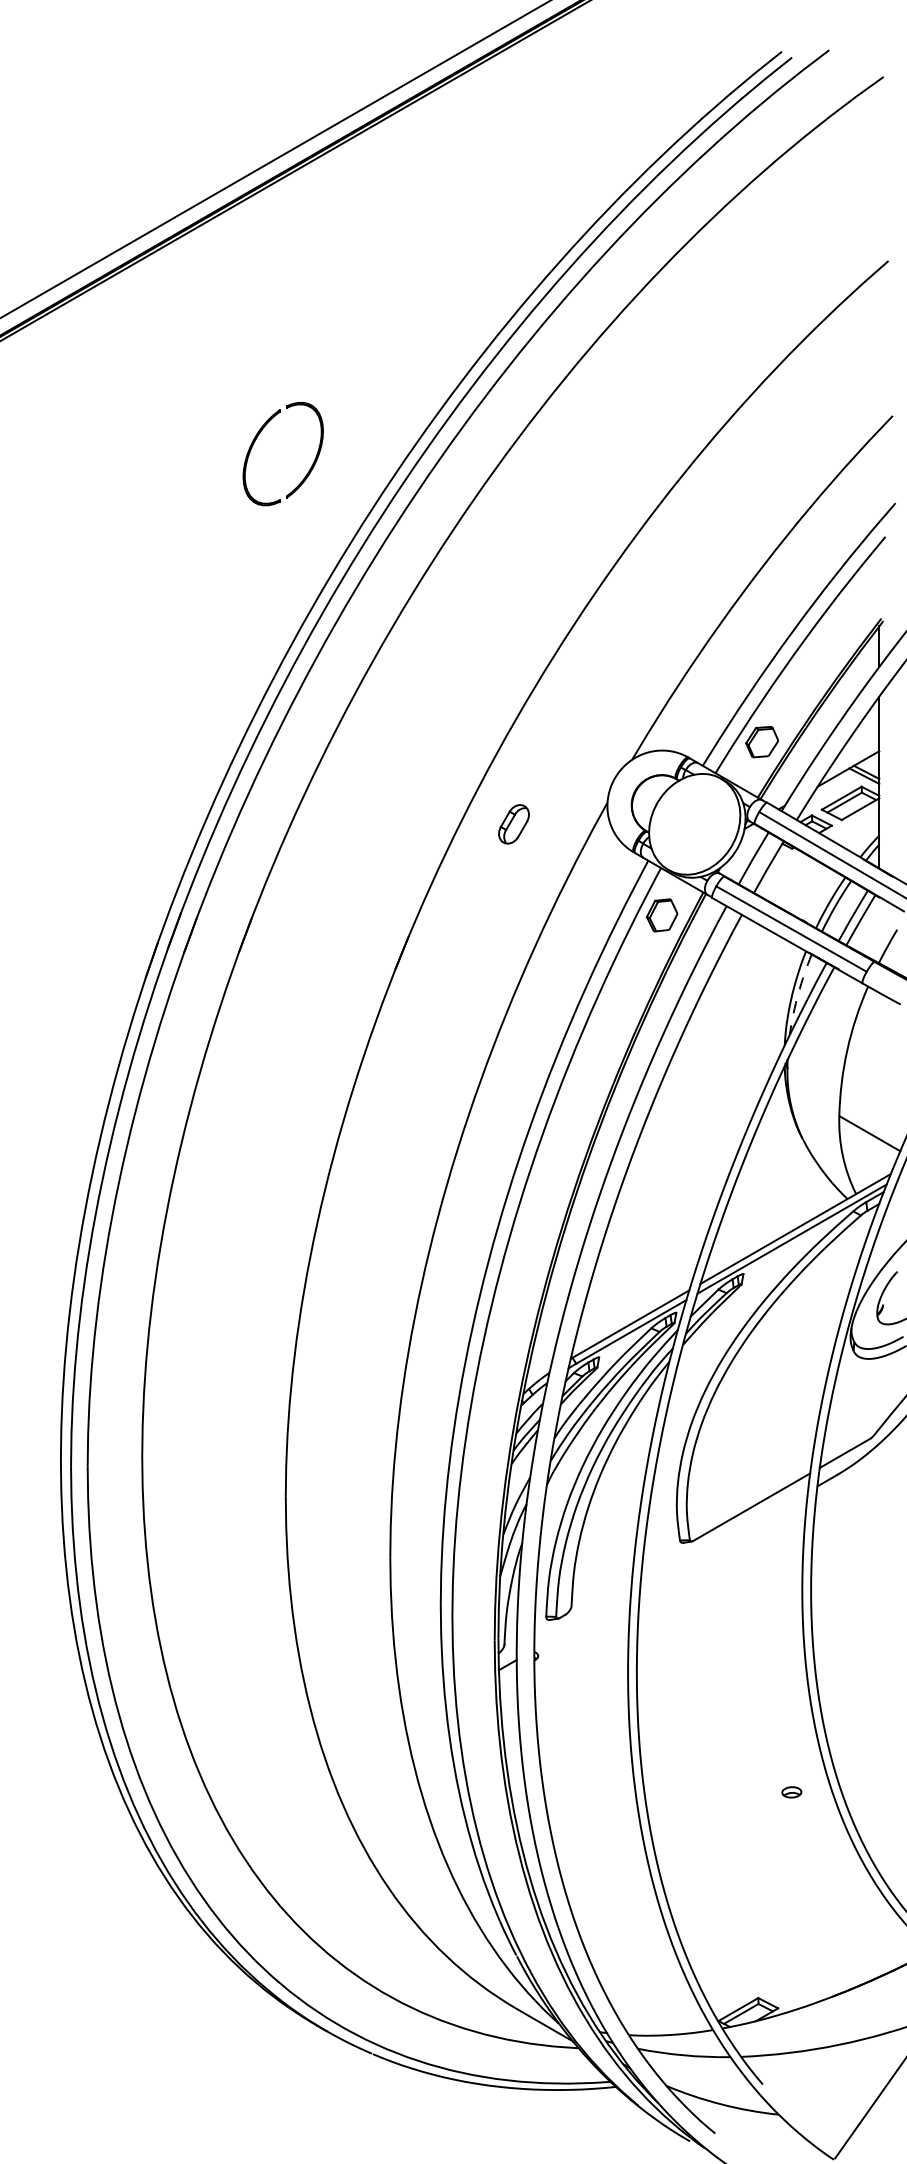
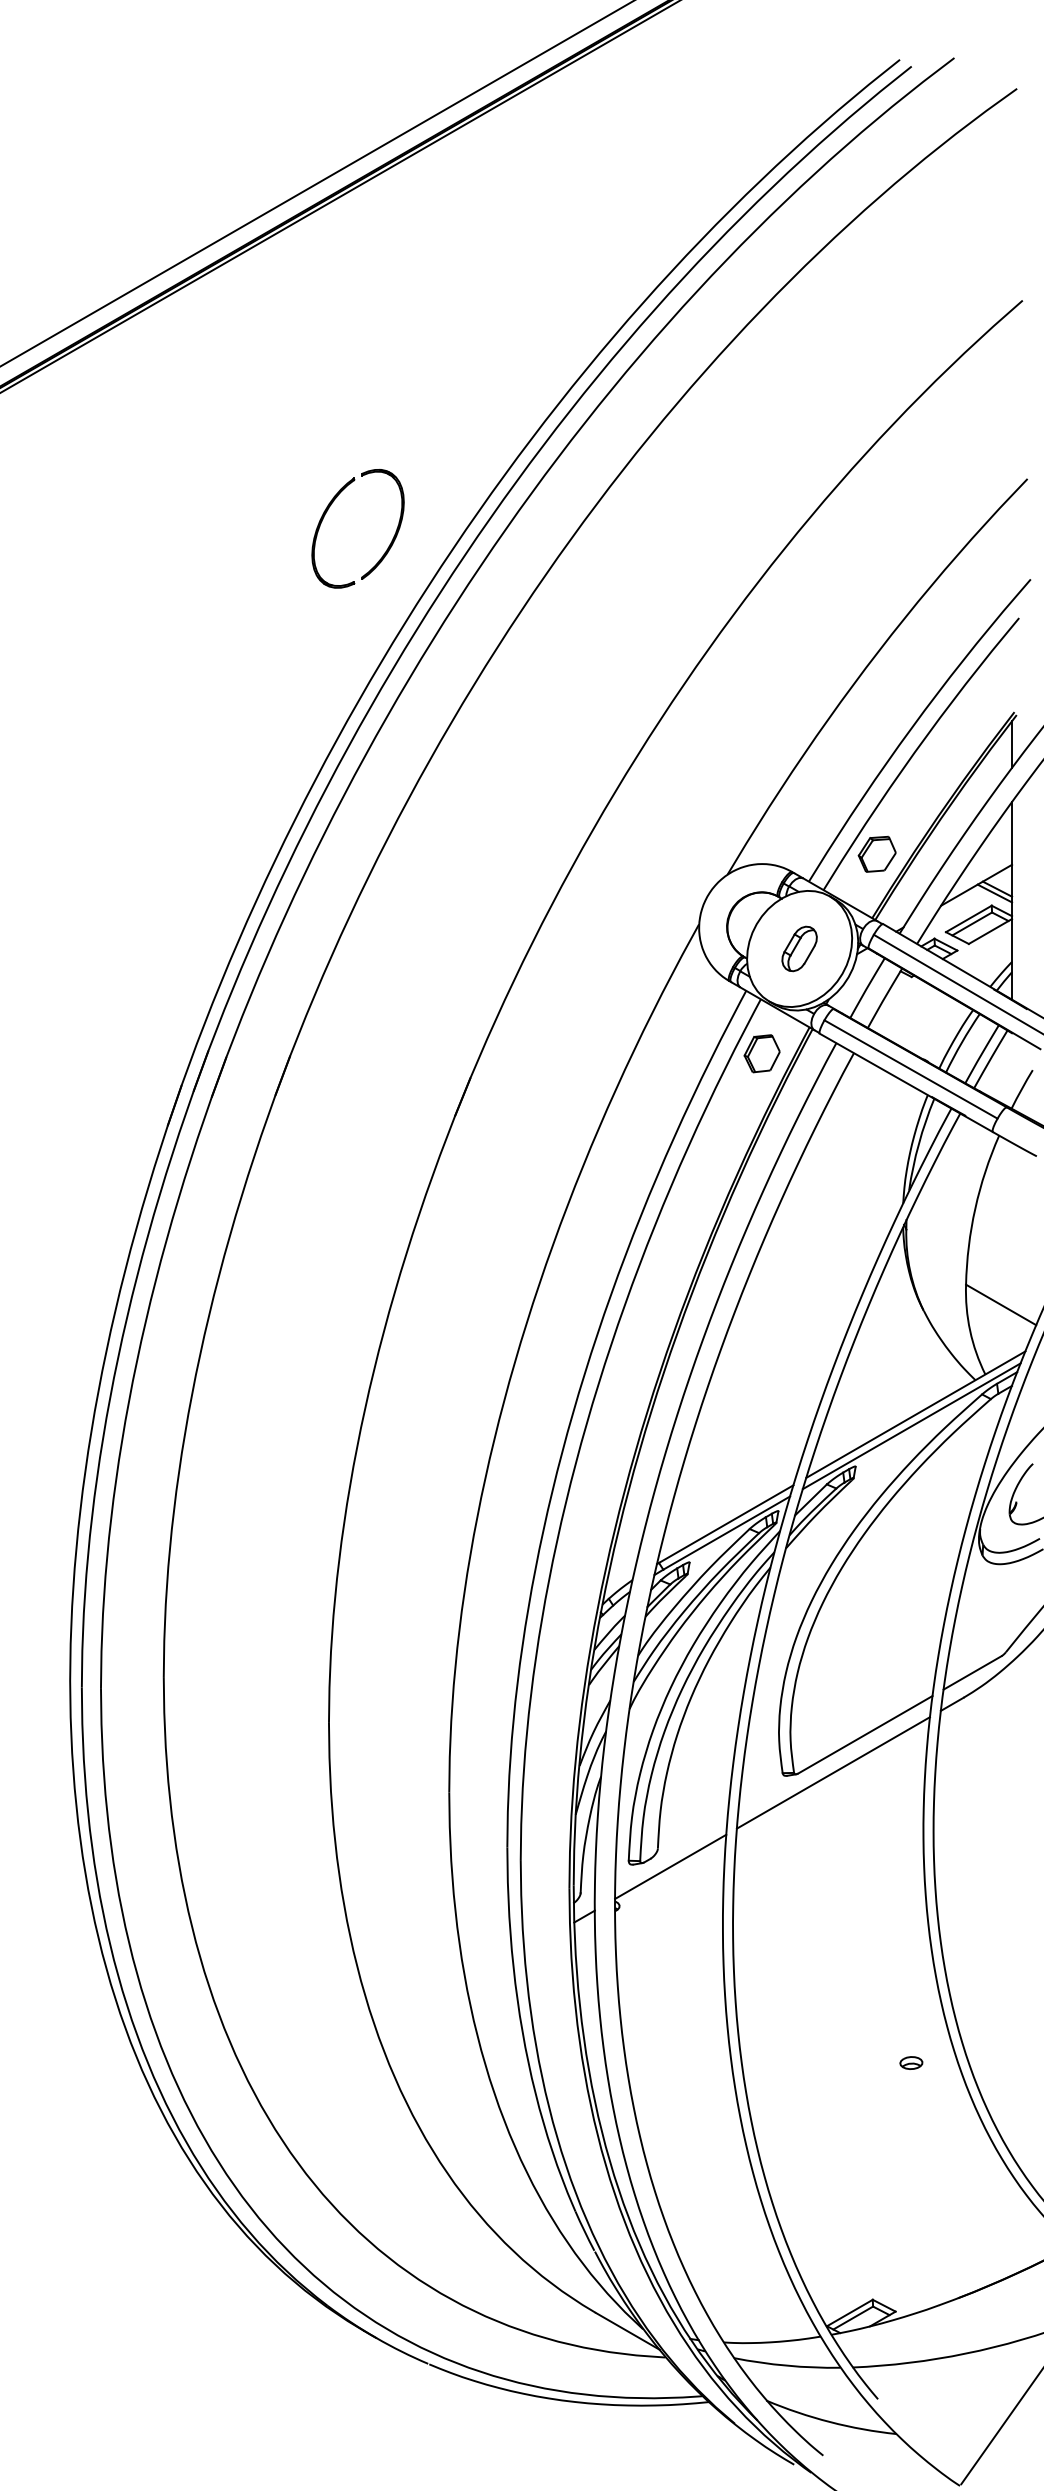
part: (257, 438) -> (328, 510), moved
part: (513, 823) -> (799, 948), moved
arc: (798, 993) -> (918, 1143), dashed -> solid
line: (723, 1539) -> (832, 1772), added
line: (582, 1621) -> (670, 1866), added

